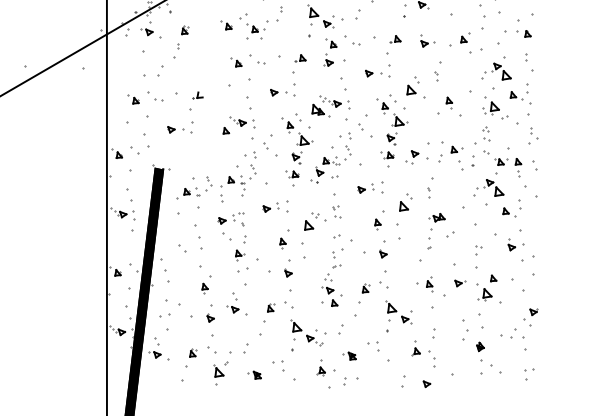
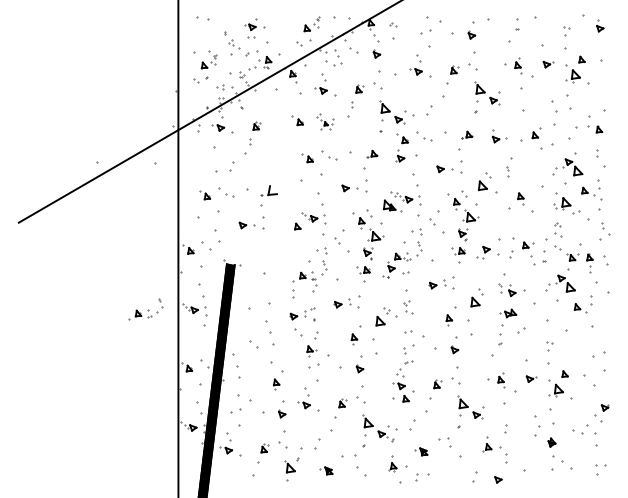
part: (254, 25) -> (325, 121), size x0.6
part: (198, 95) -> (269, 191), size x1.6
part: (194, 187) -> (145, 309), moved
part: (516, 244) -> (516, 290), moved
part: (278, 365) -> (349, 461), size x1.4

